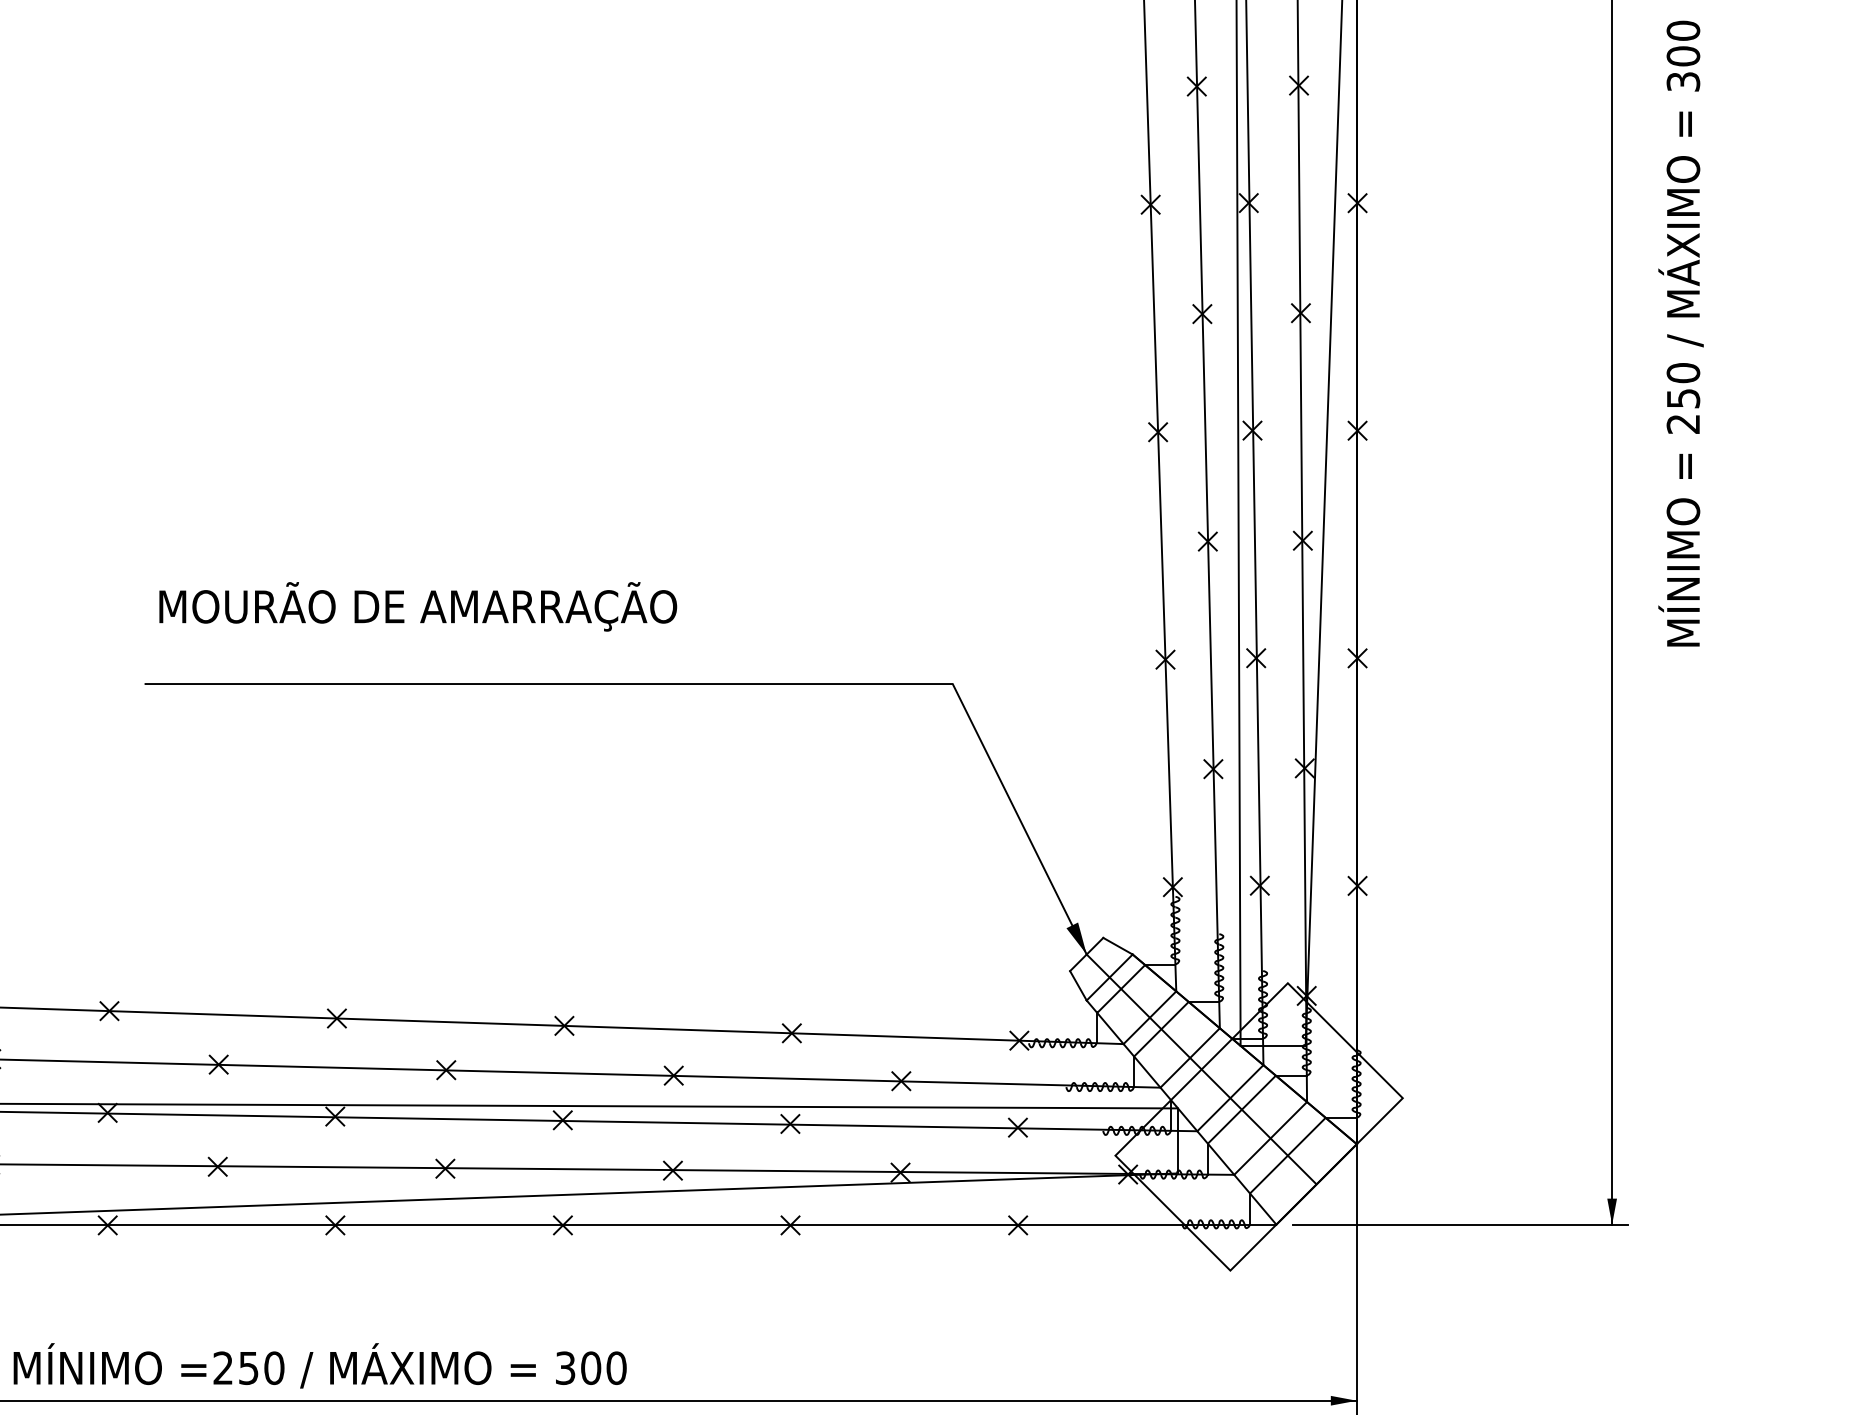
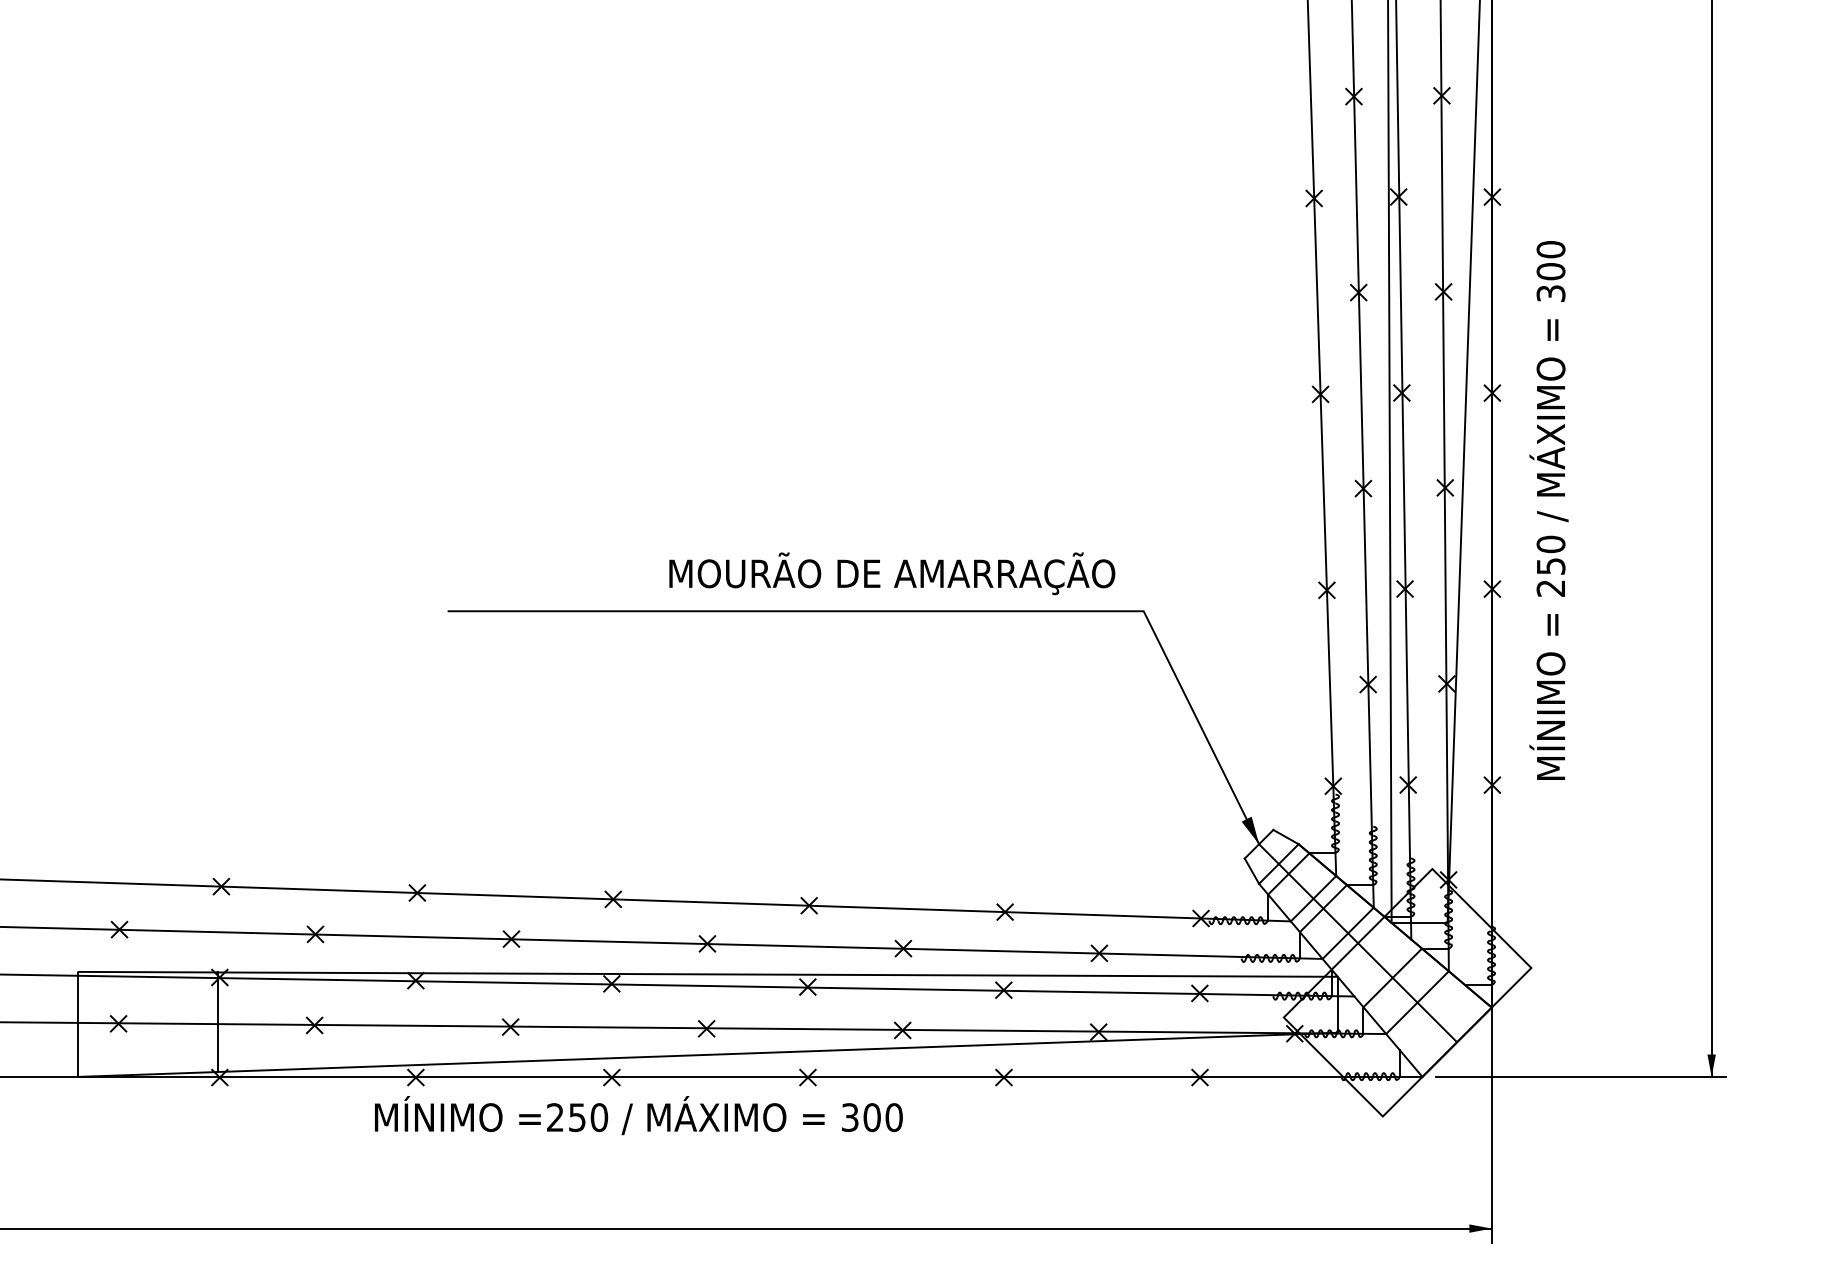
text: (1680, 333) -> (1548, 510), moved
text: (418, 606) -> (892, 573), moved
line: (1229, 1097) -> (1382, 967), removed
line: (1286, 1155) -> (1431, 1017), removed
text: (319, 1365) -> (638, 1115), moved

